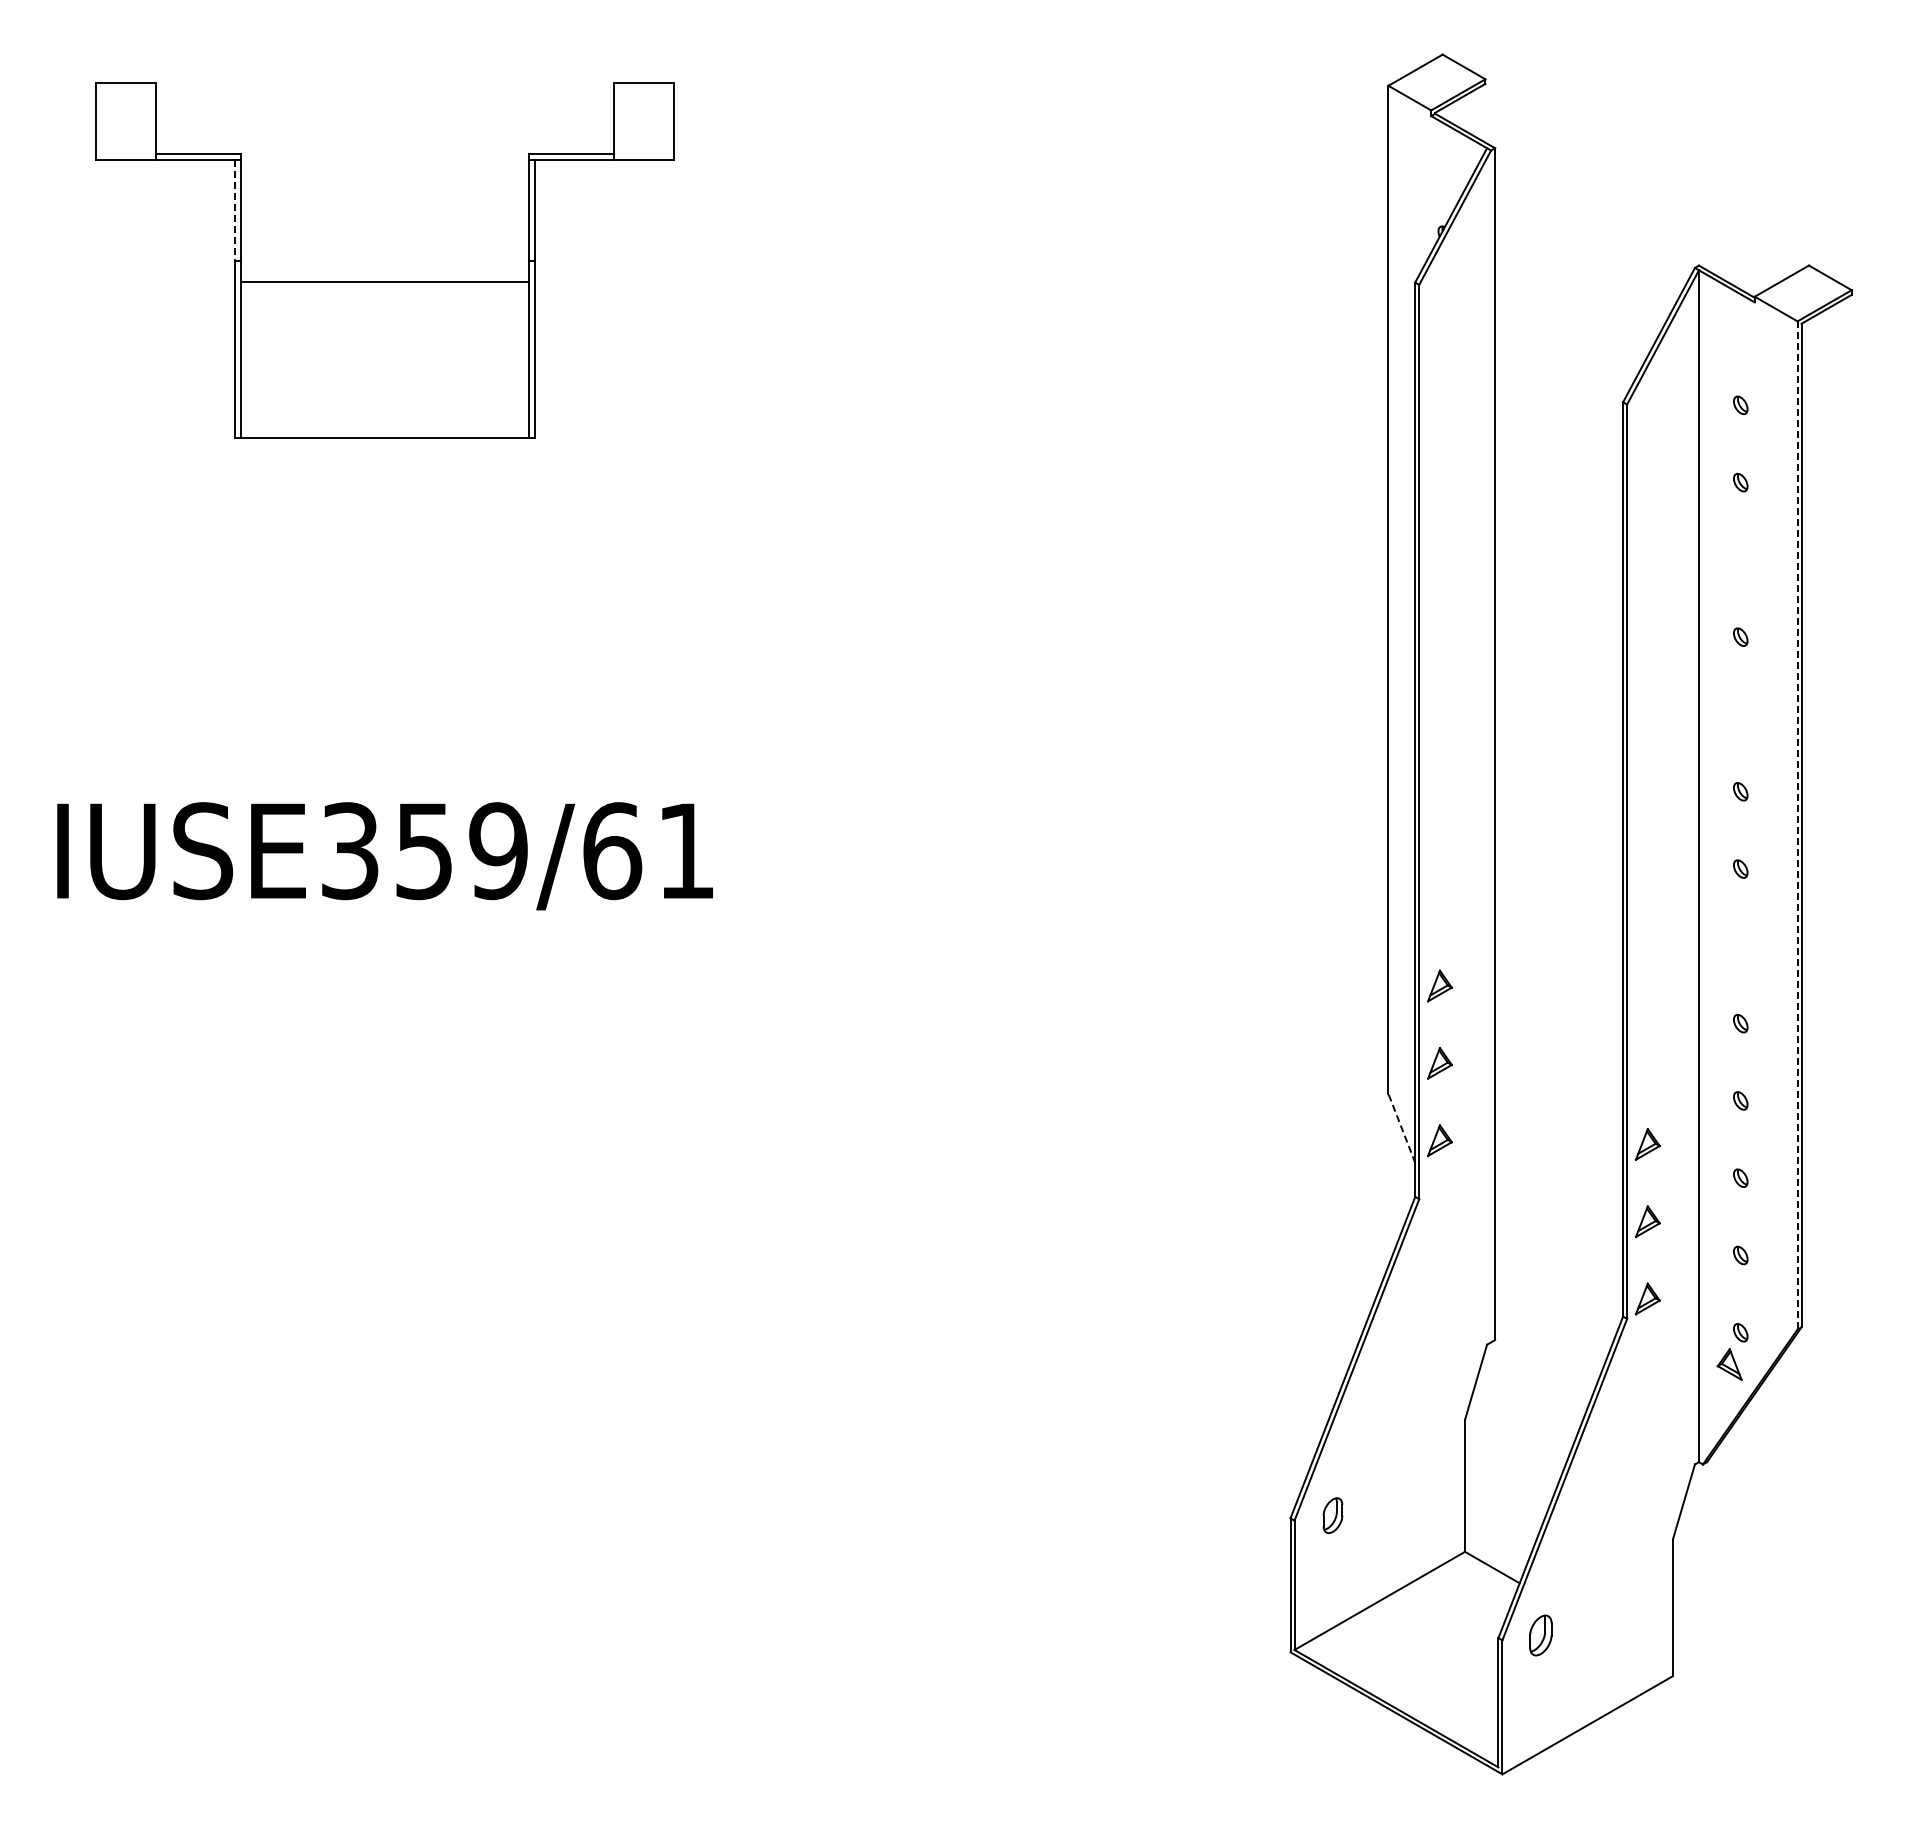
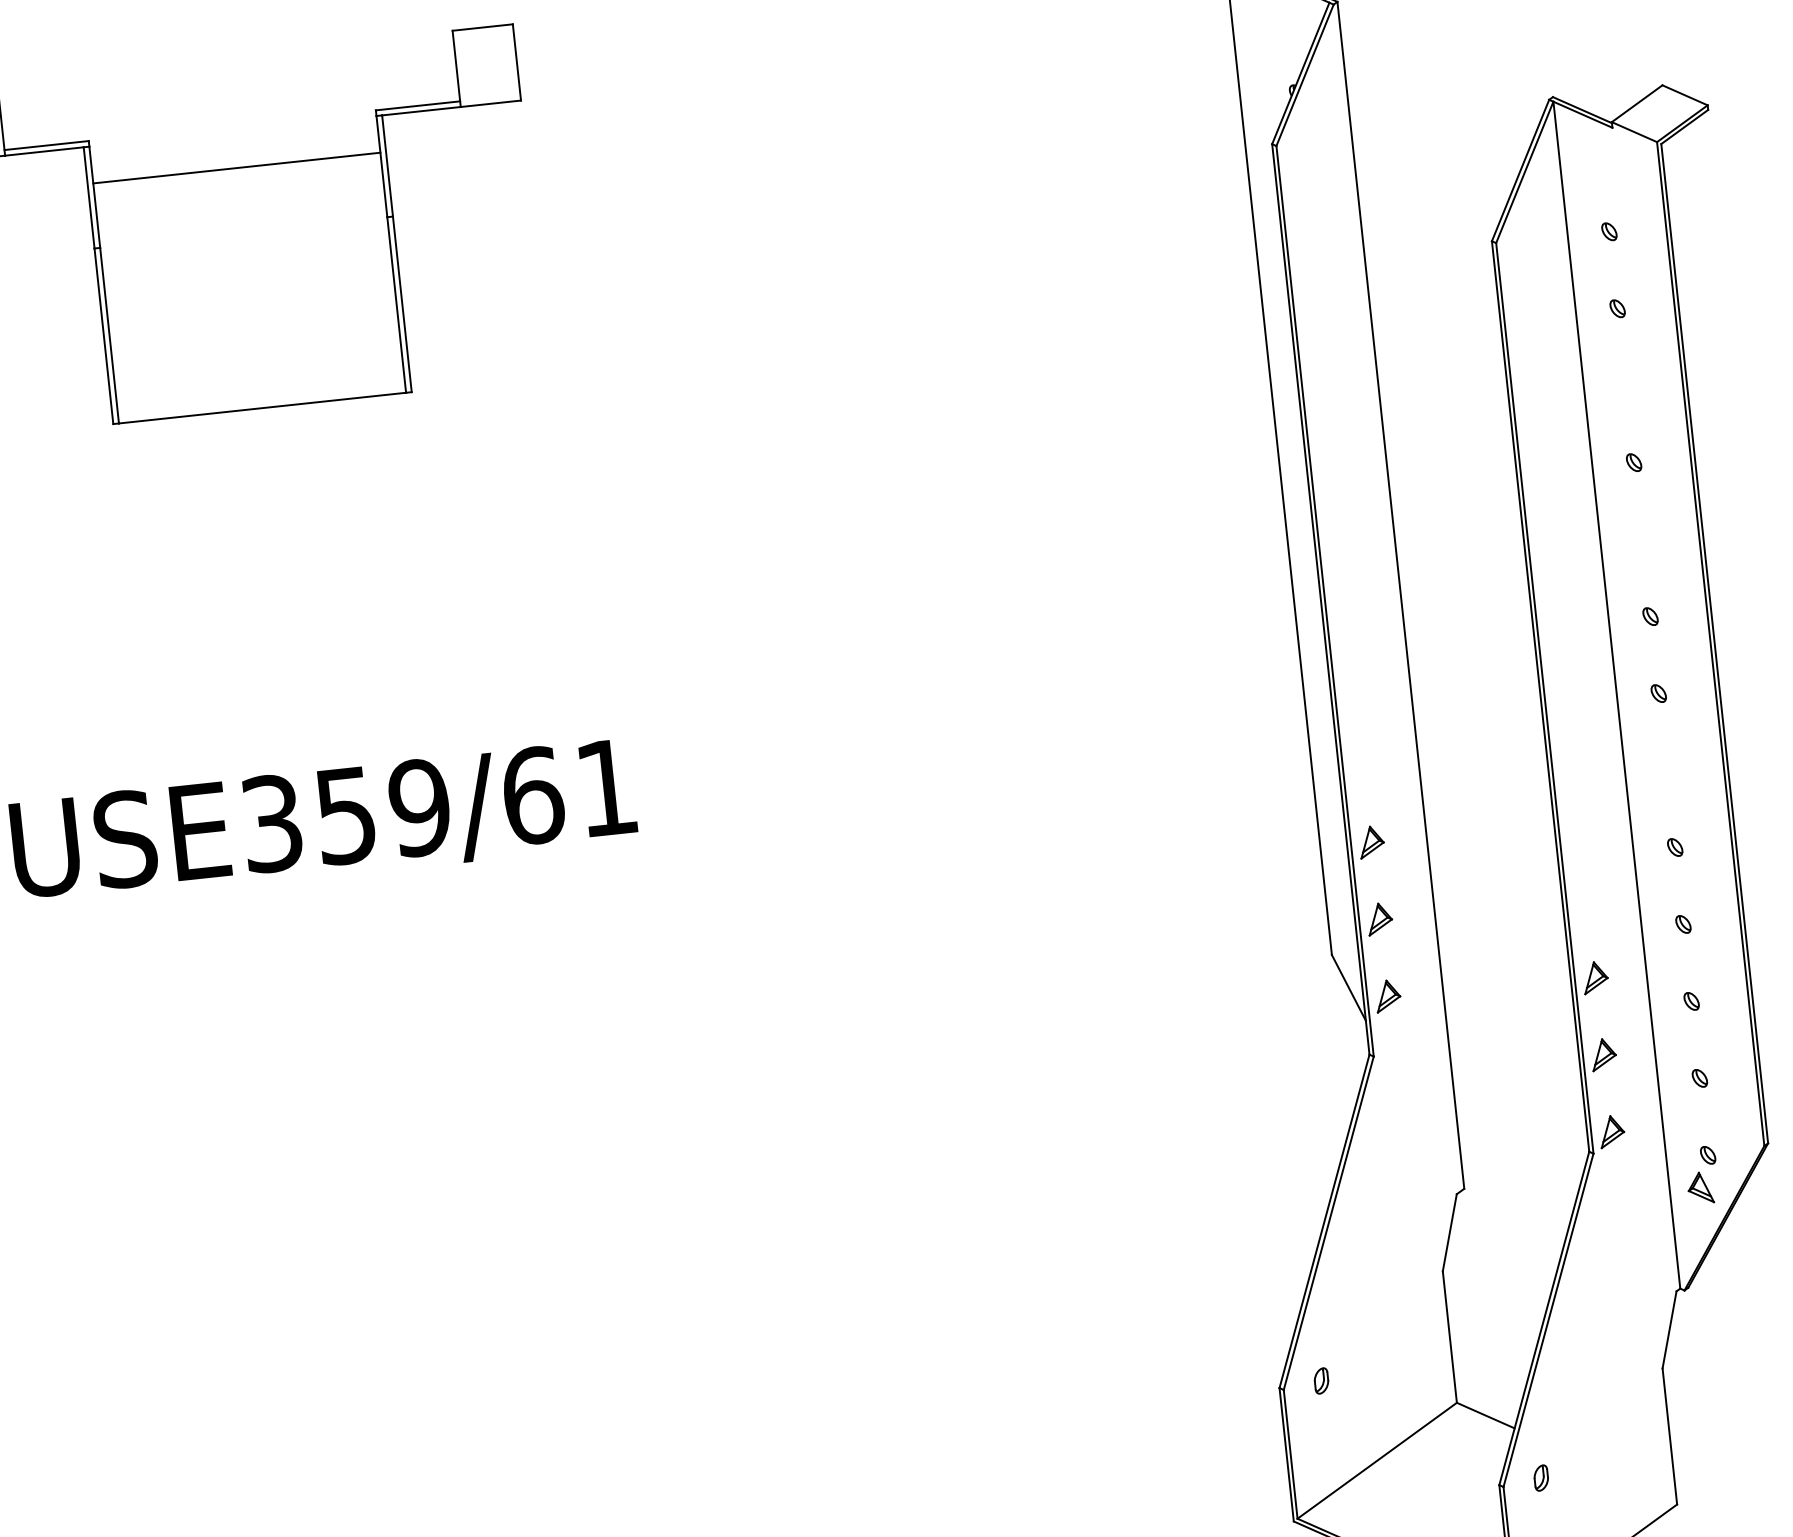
line: (234, 210) -> (88, 198), dashed -> solid
line: (384, 282) -> (236, 168), moved
line: (1797, 825) -> (1710, 644), dashed -> solid
line: (1401, 1128) -> (1348, 988), dashed -> solid
part: (1332, 1515) -> (1321, 1380), size x0.71
part: (1540, 1635) -> (1540, 1478), size x0.62

